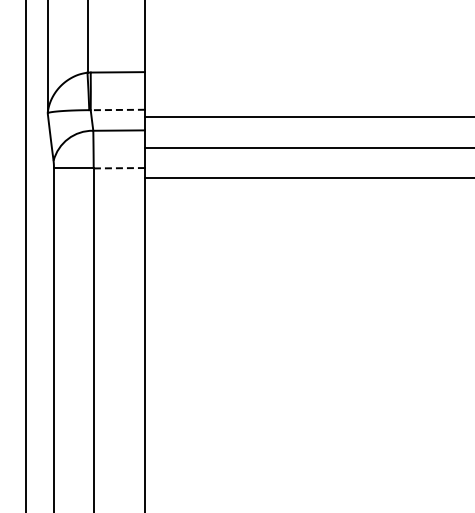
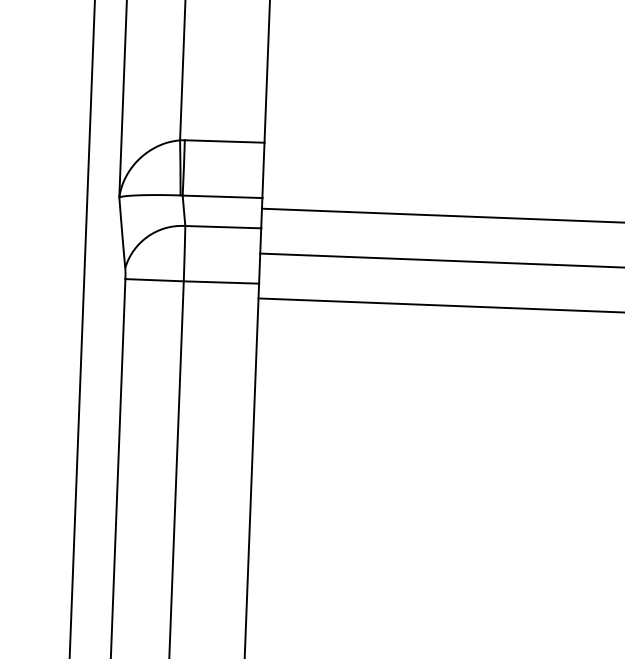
line: (117, 110) -> (222, 197), dashed -> solid
line: (119, 168) -> (221, 282), dashed -> solid

